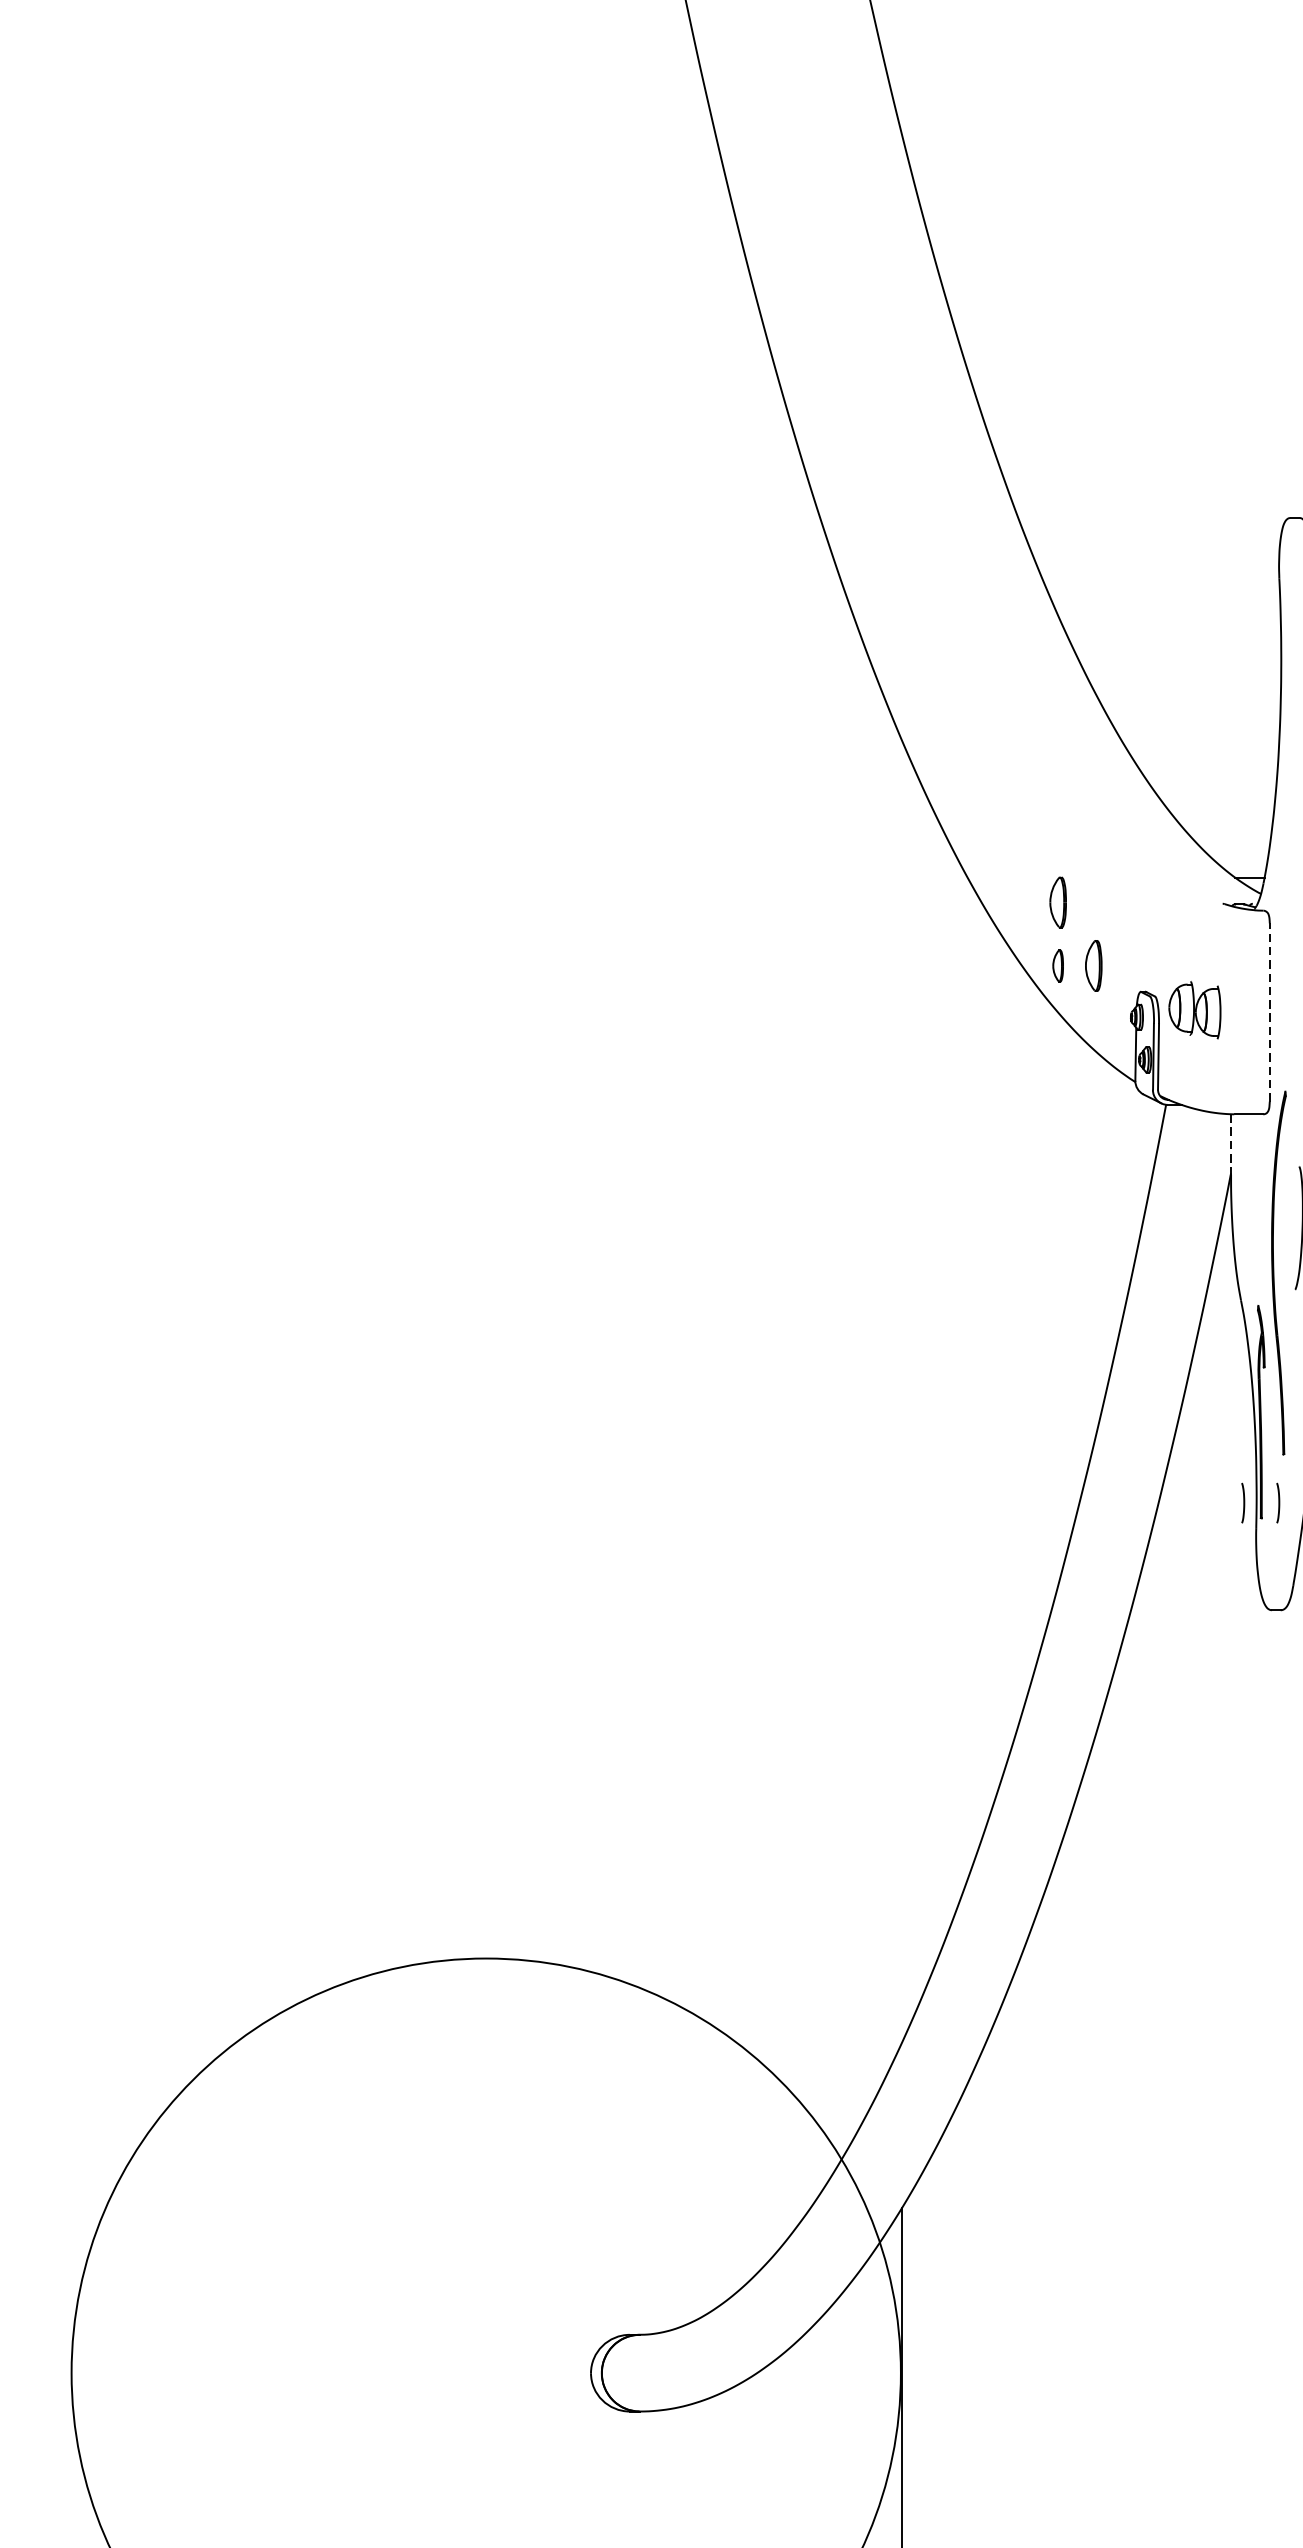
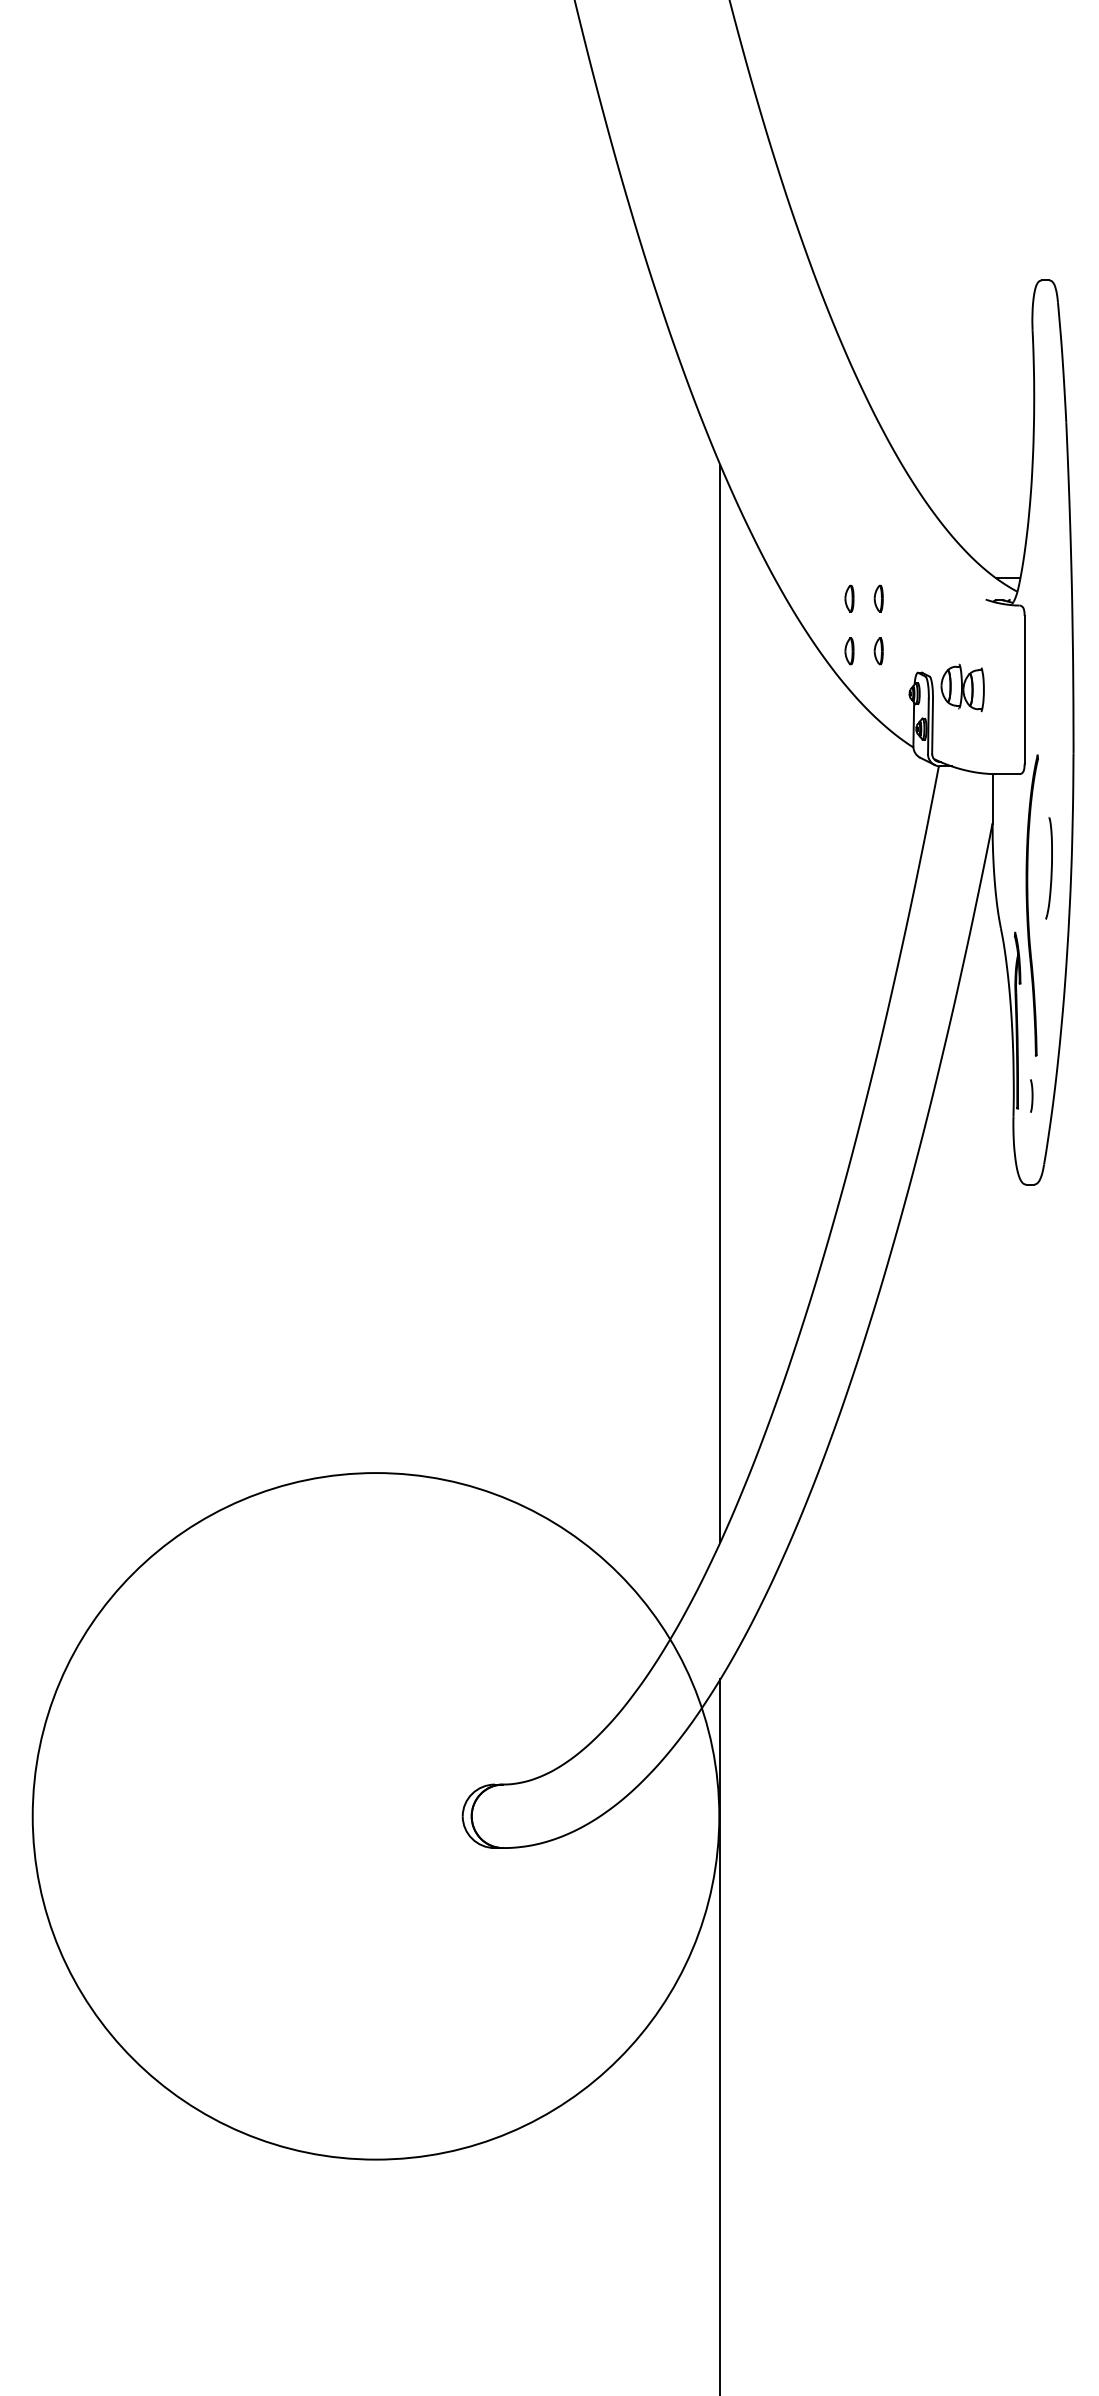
part: (1058, 902) -> (849, 598), size x0.62
part: (1093, 902) -> (878, 598), added
part: (1093, 966) -> (878, 651), size x0.62
line: (1269, 1012) -> (1024, 689), dashed -> solid
line: (1230, 1144) -> (992, 799), dashed -> solid
line: (902, 1391) -> (720, 1003), added
line: (1242, 1502) -> (1002, 1095), removed

